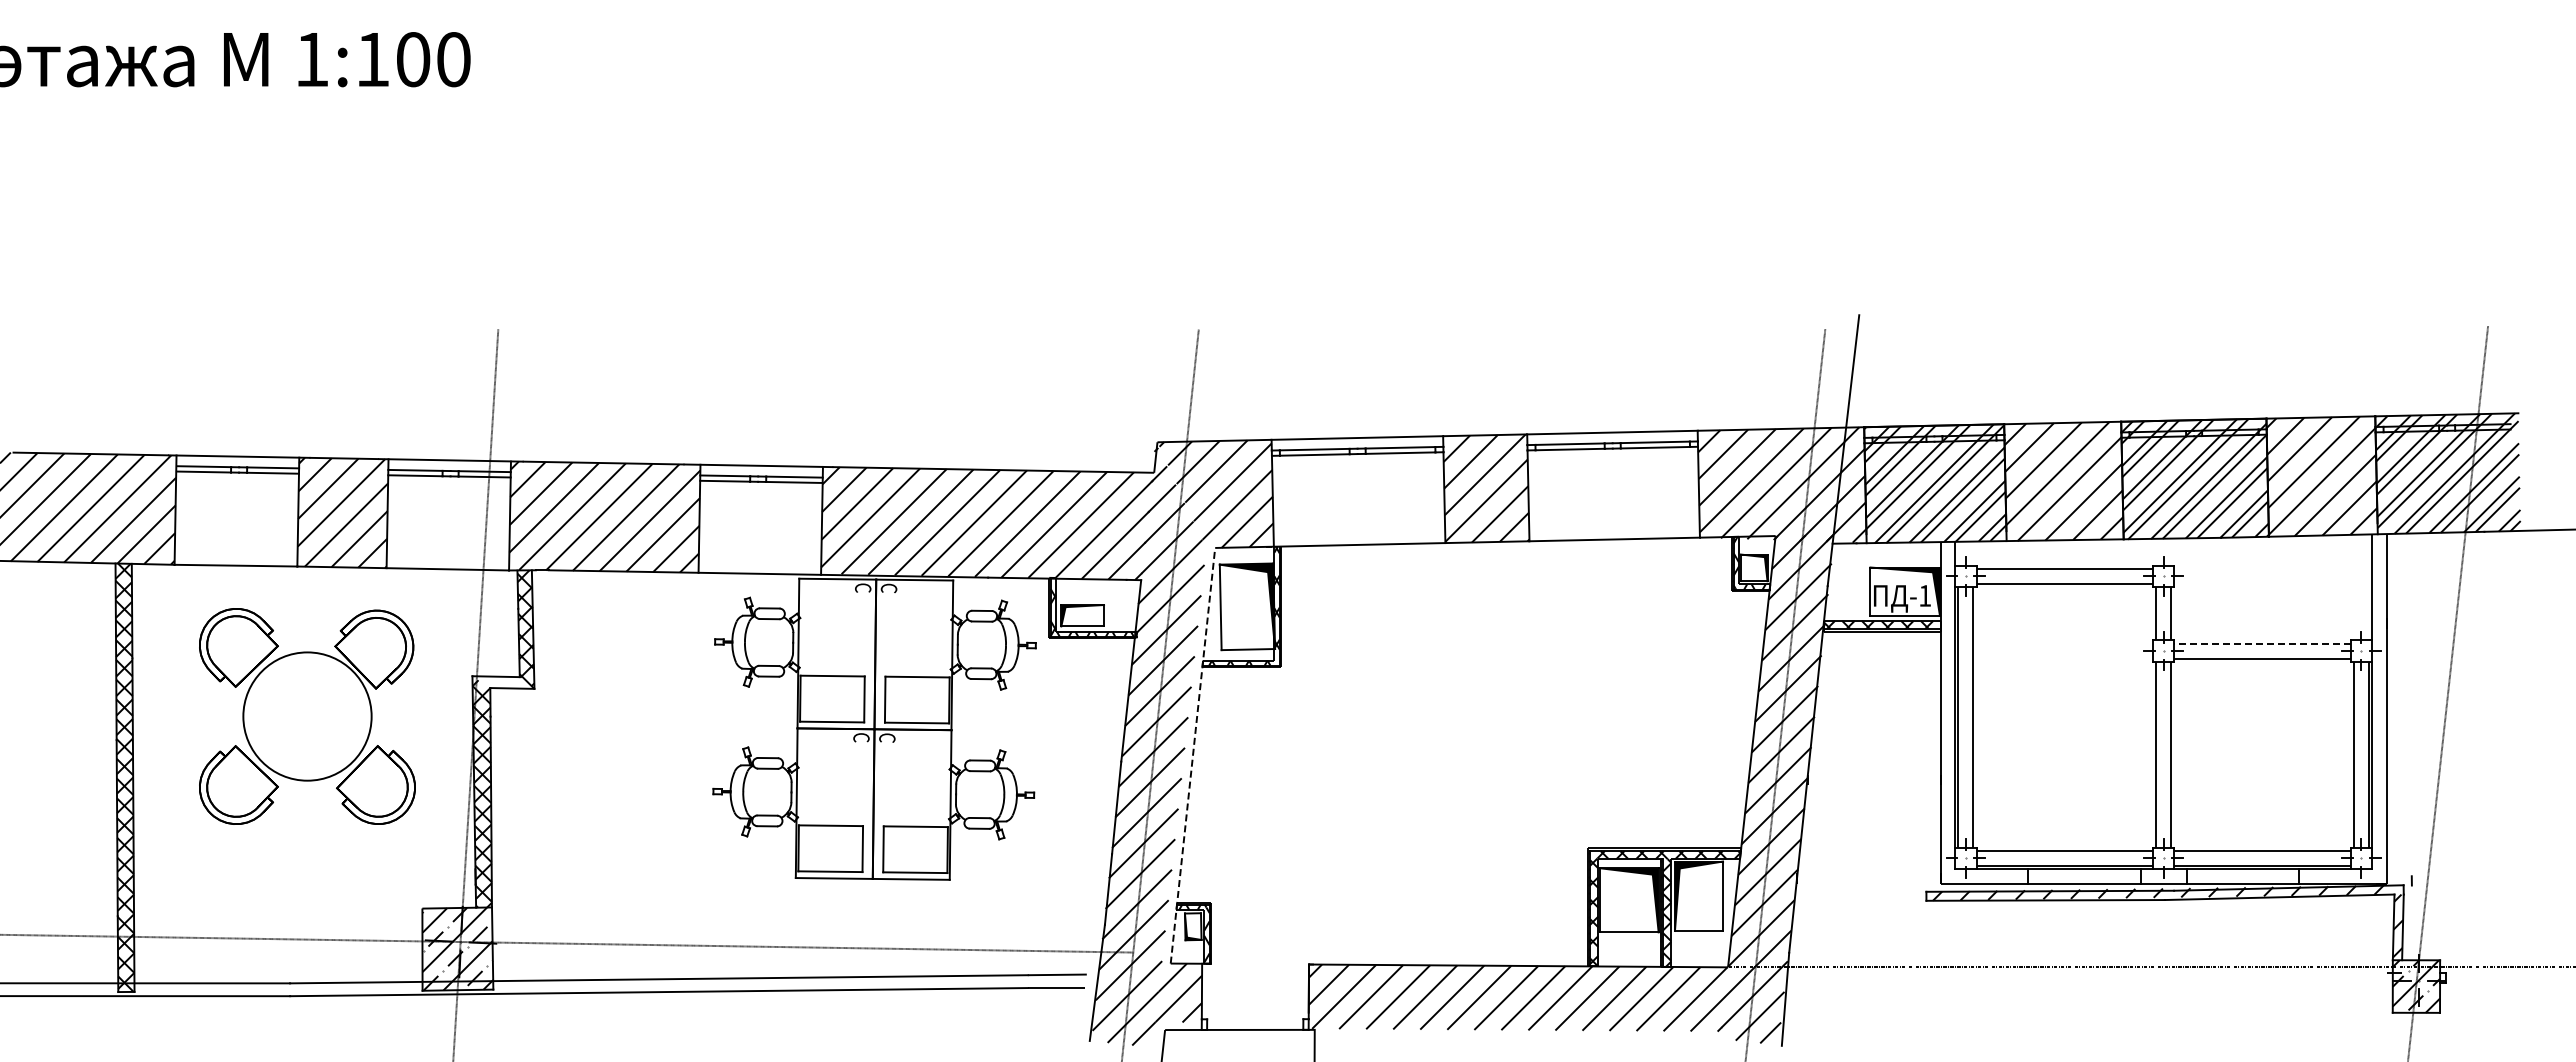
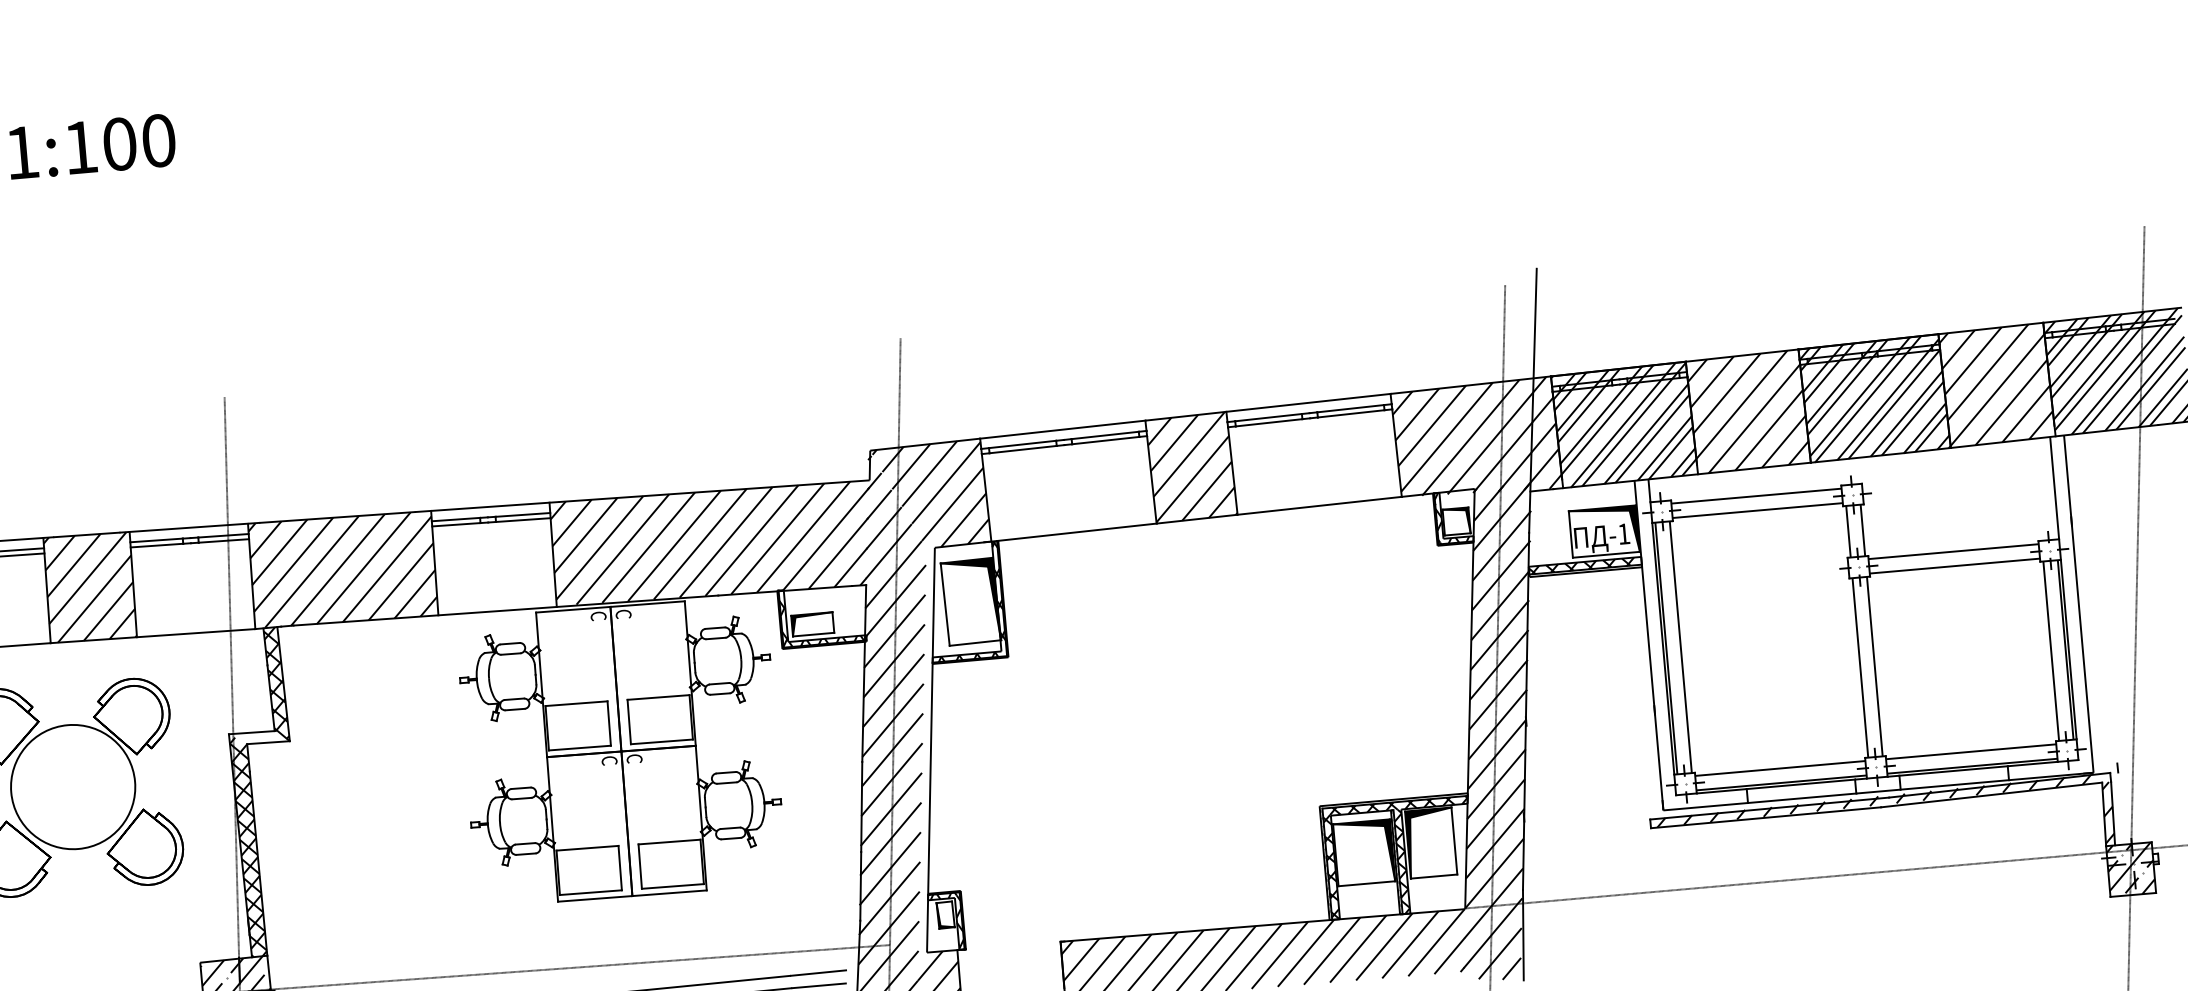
line: (2262, 643) -> (1953, 551), dashed -> solid
line: (1192, 755) -> (930, 749), dashed -> solid

